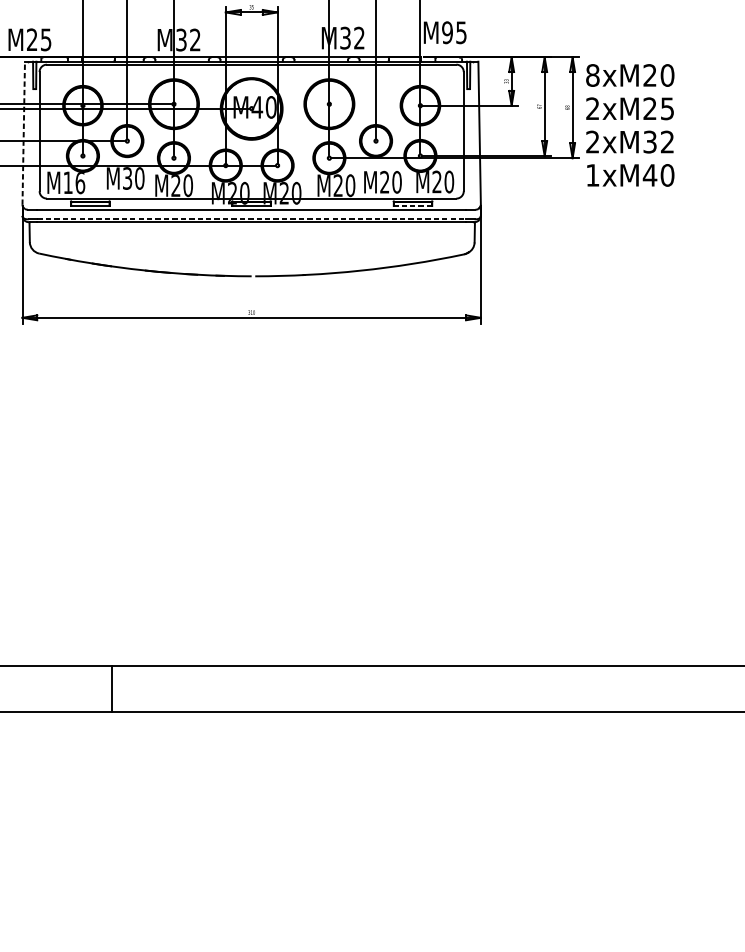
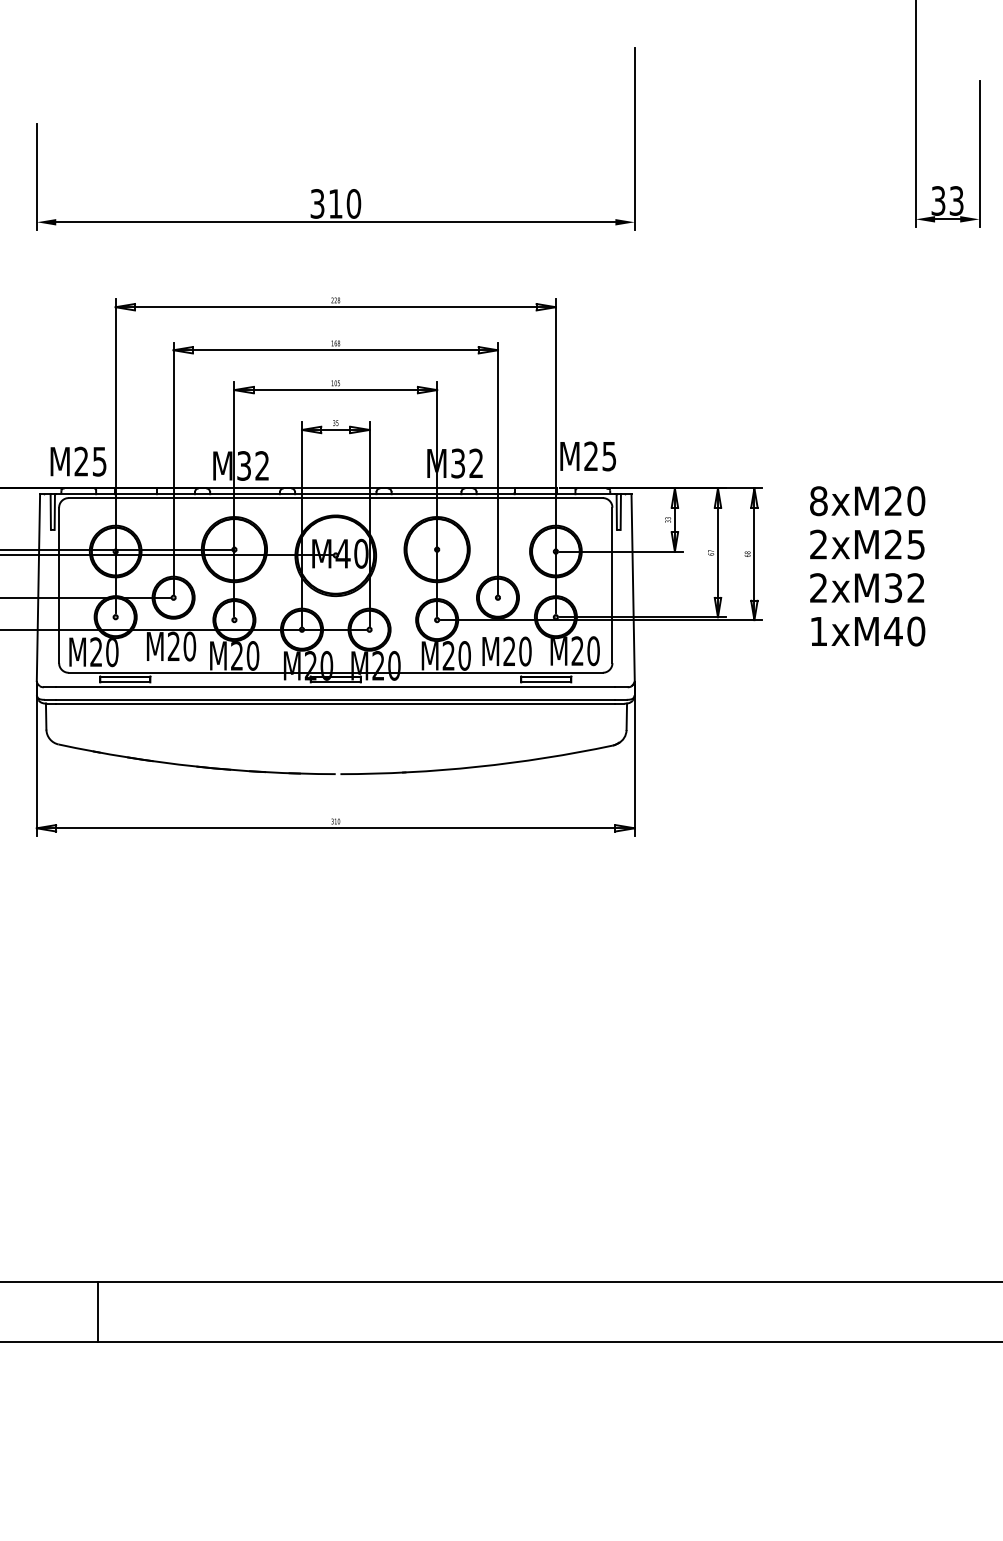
text: (447, 32) -> (591, 456), M95 -> M25
text: (29, 39) -> (78, 461), moved
text: (630, 125) -> (867, 566), moved
line: (23, 133) -> (38, 587), dashed -> solid
text: (127, 178) -> (173, 646), M30 -> M20
text: (74, 182) -> (104, 651), M16 -> M20
line: (412, 206) -> (545, 682), dashed -> solid
line: (251, 219) -> (335, 699), dashed -> solid
line: (111, 688) -> (98, 1311), moved

